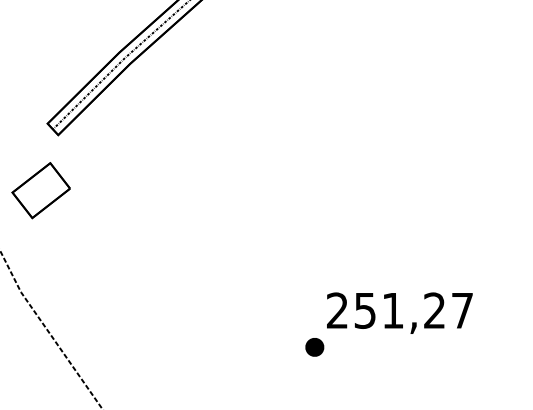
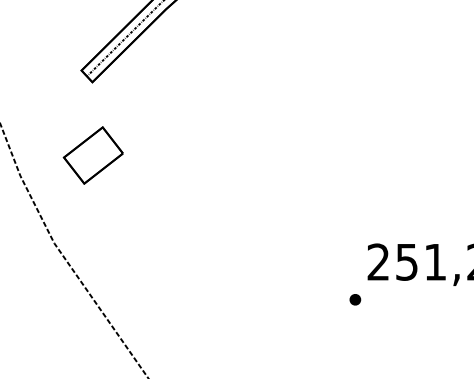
part: (40, 190) -> (92, 155), moved
part: (314, 347) -> (354, 299), size x0.6

